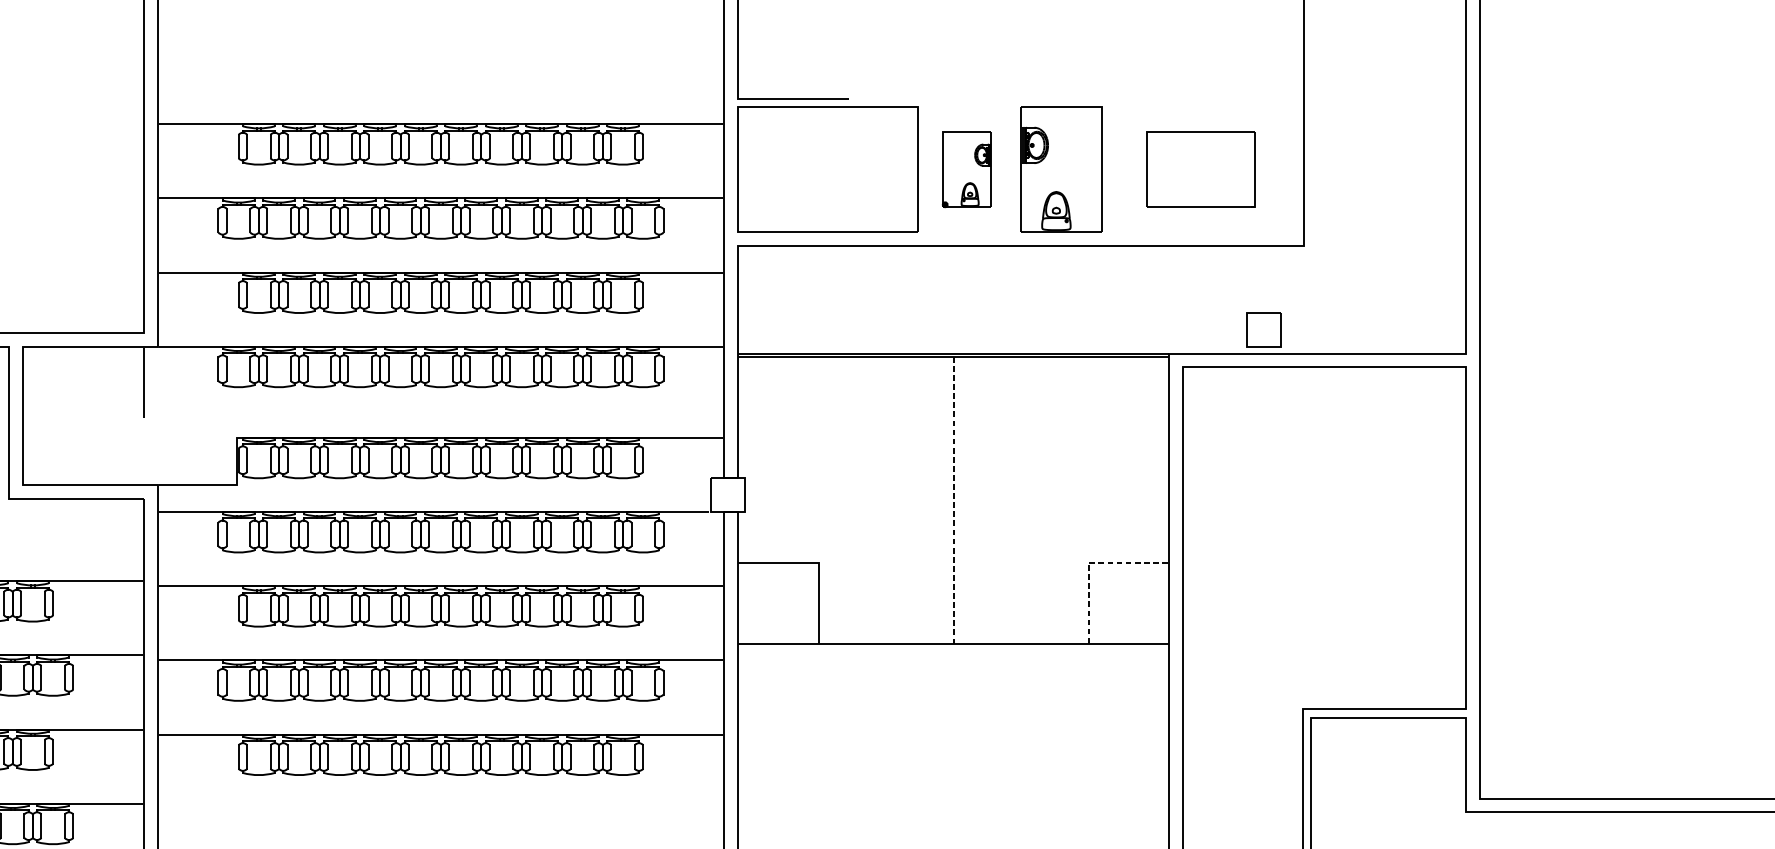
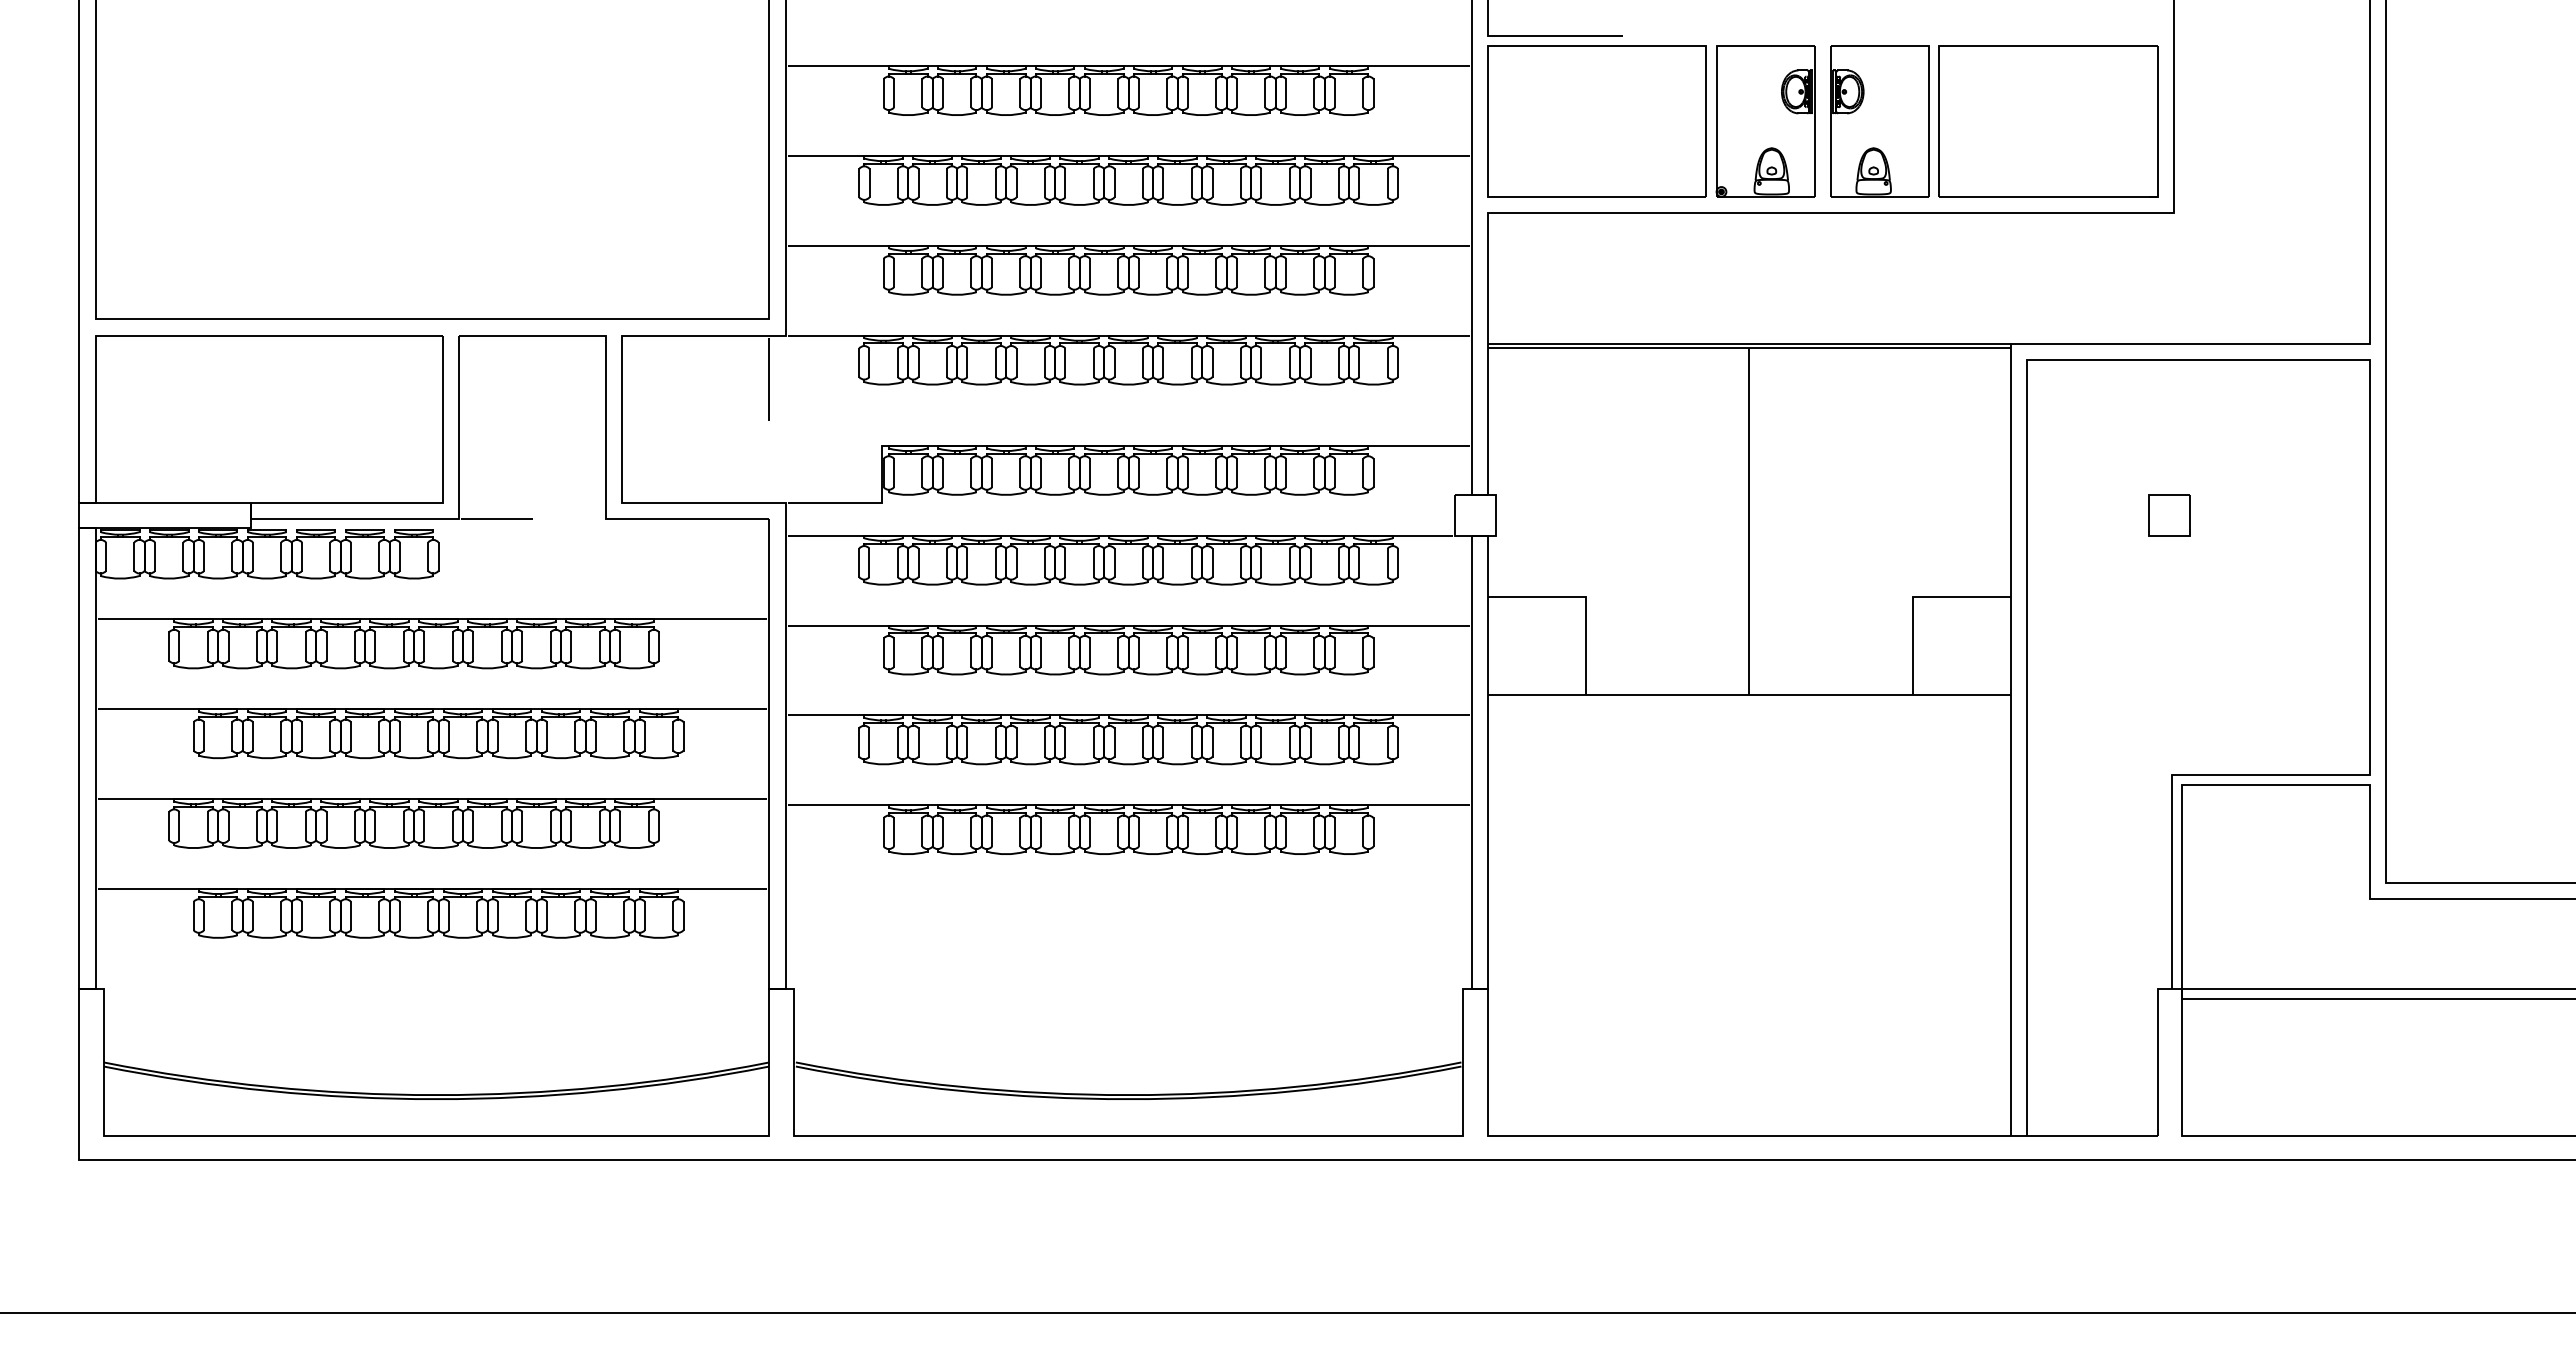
part: (967, 169) -> (1765, 121), size x1.67
part: (1200, 169) -> (2048, 121), size x1.67
part: (1263, 330) -> (2169, 515), moved
line: (953, 500) -> (1749, 521), dashed -> solid
line: (1088, 562) -> (1912, 596), dashed -> solid

